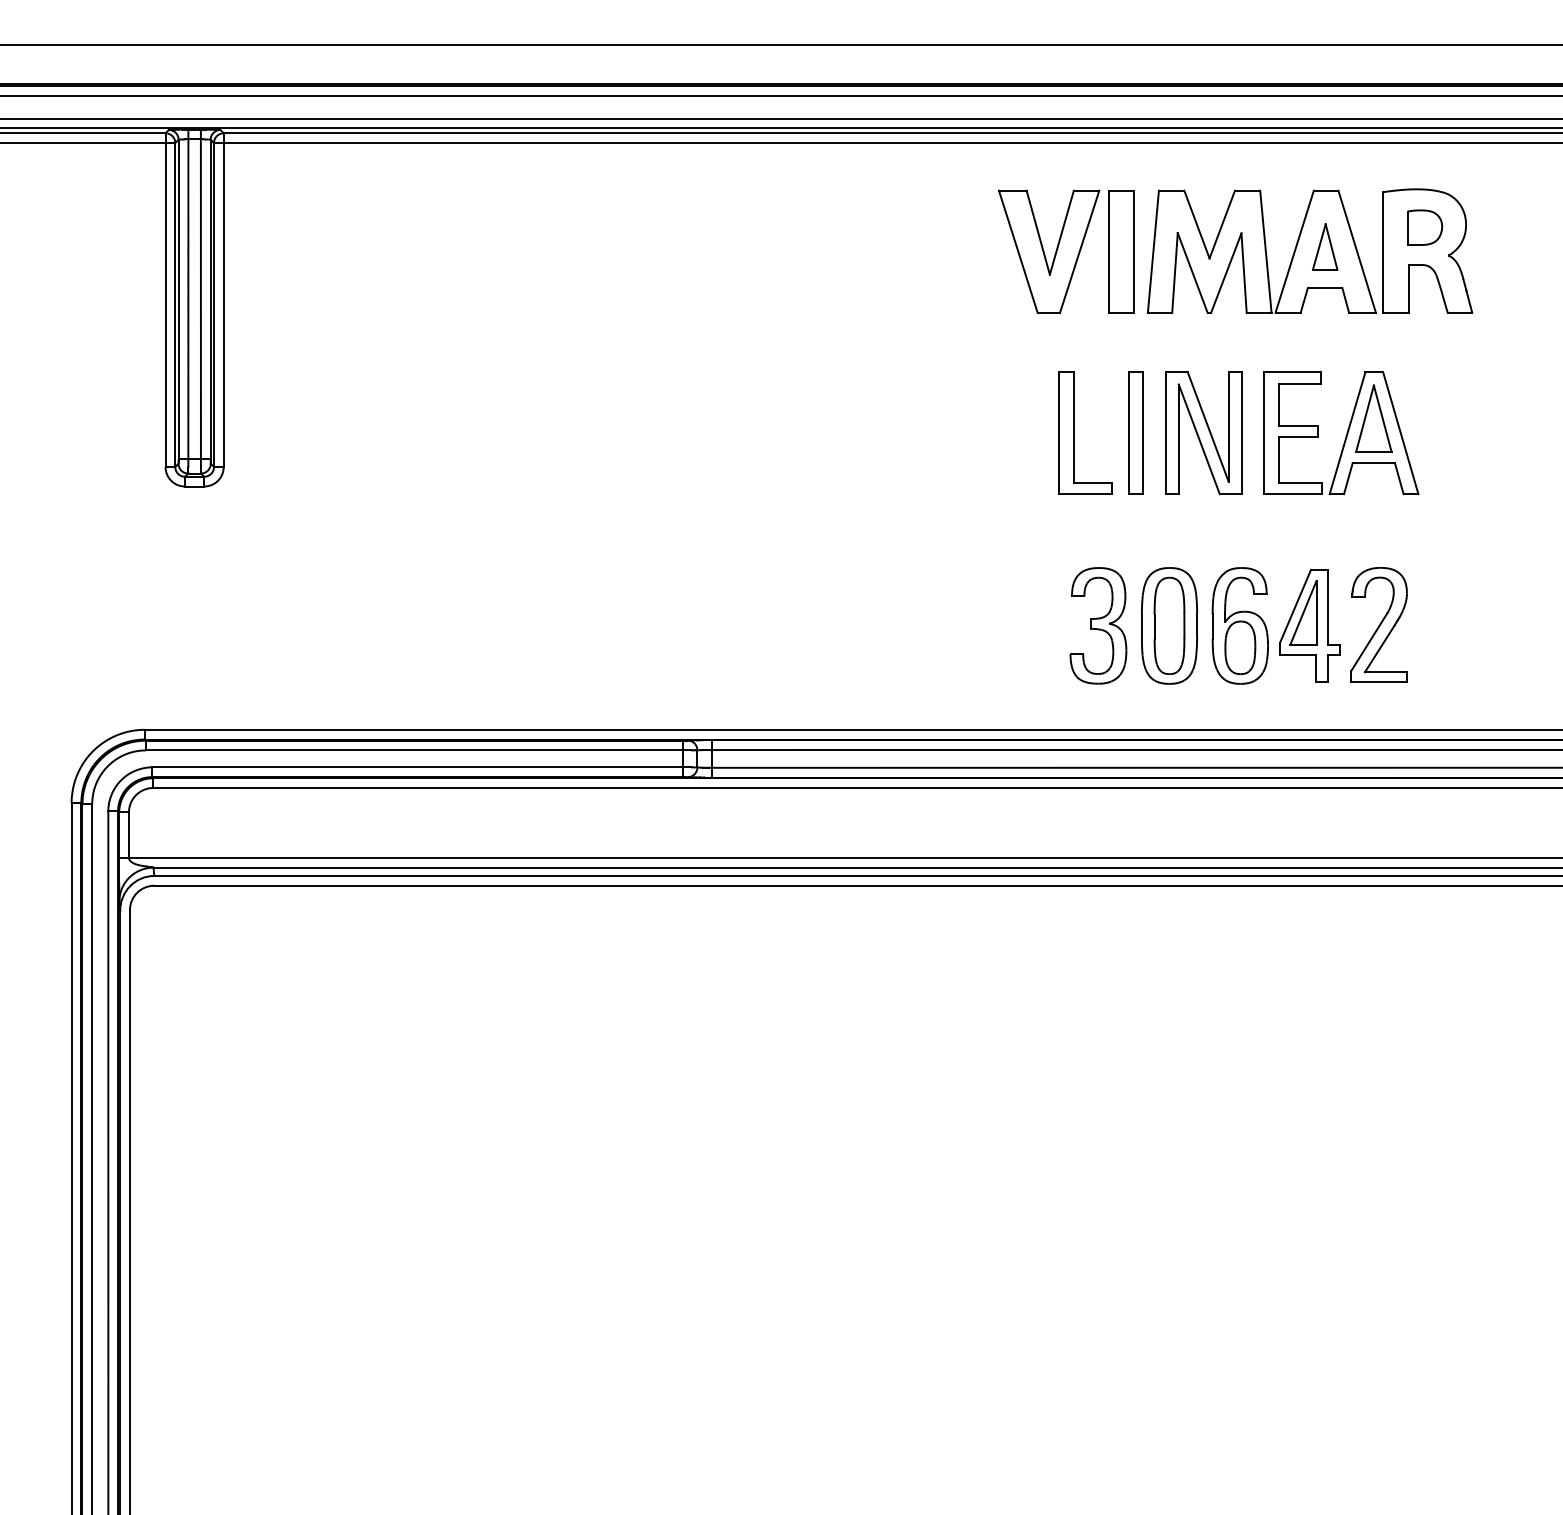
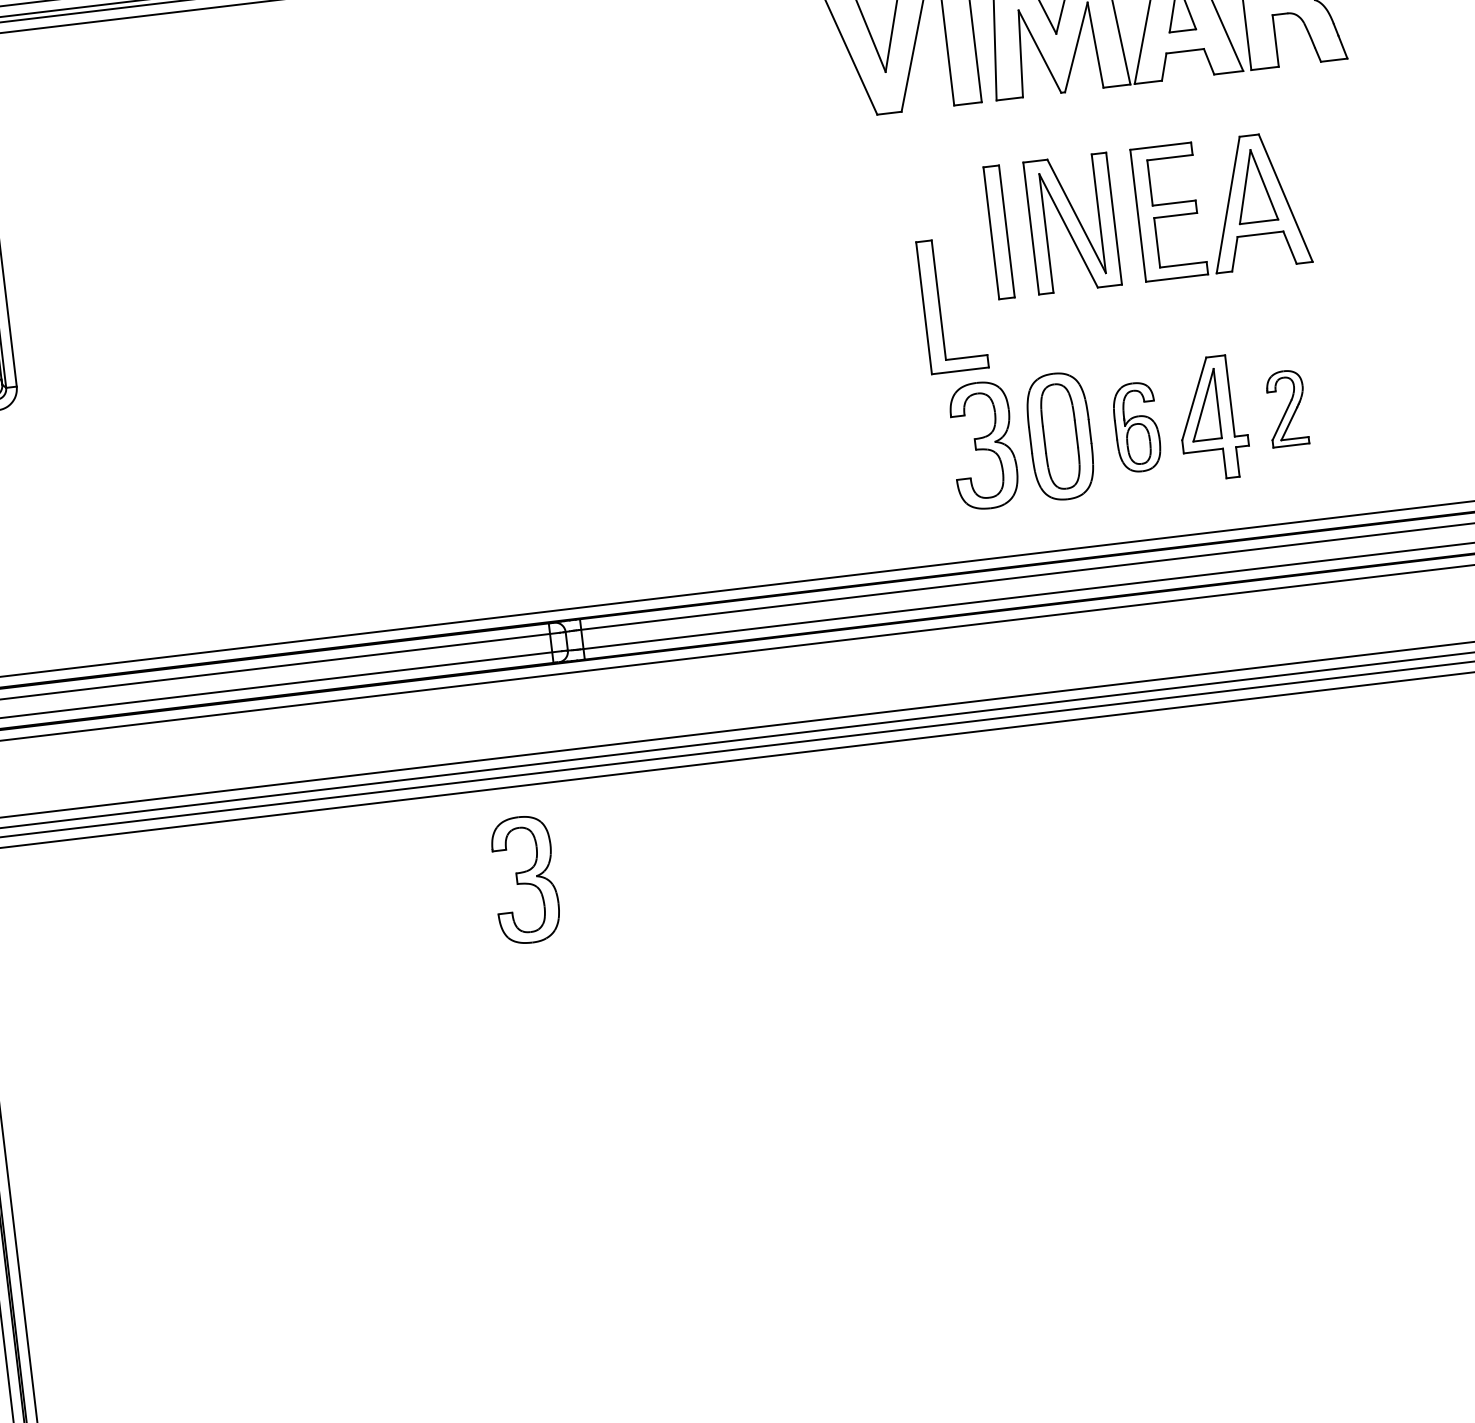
part: (1074, 432) -> (940, 305), moved
part: (1378, 624) -> (1286, 408), size x0.6
part: (1239, 625) -> (1136, 427), size x0.7
part: (633, 971) -> (525, 879), added

